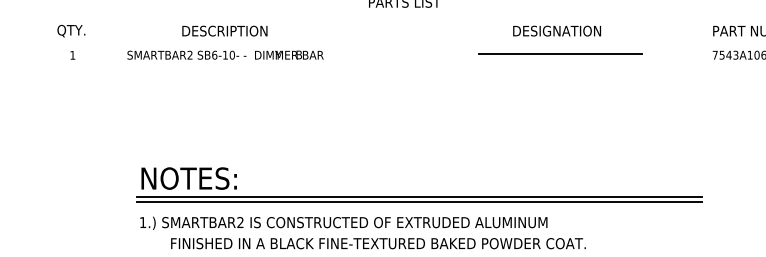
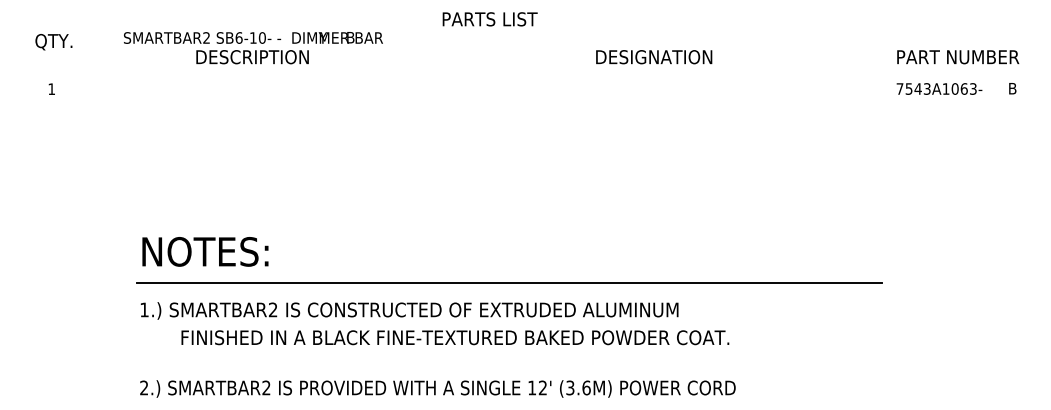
text: (71, 31) -> (53, 42), moved
text: (557, 31) -> (654, 57), moved
text: (225, 54) -> (253, 37), moved
line: (560, 54) -> (695, 87), removed
line: (419, 196) -> (509, 275), removed

